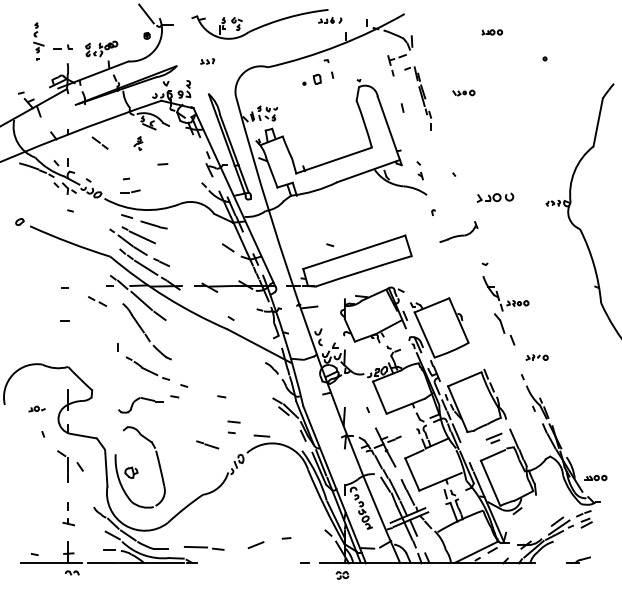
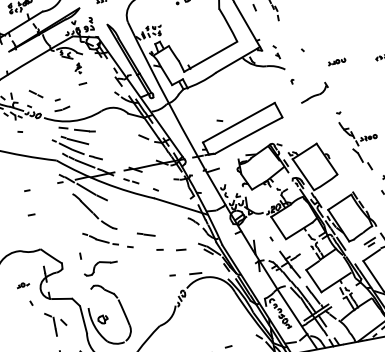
line: (99, 142) -> (35, 93), moved
part: (138, 143) -> (78, 68), moved
part: (495, 197) -> (337, 61), size x0.62
part: (97, 301) -> (131, 181), moved
line: (117, 347) -> (80, 256), moved
line: (174, 396) -> (124, 256), removed
line: (233, 421) -> (180, 249), moved
line: (207, 444) -> (146, 234), moved

